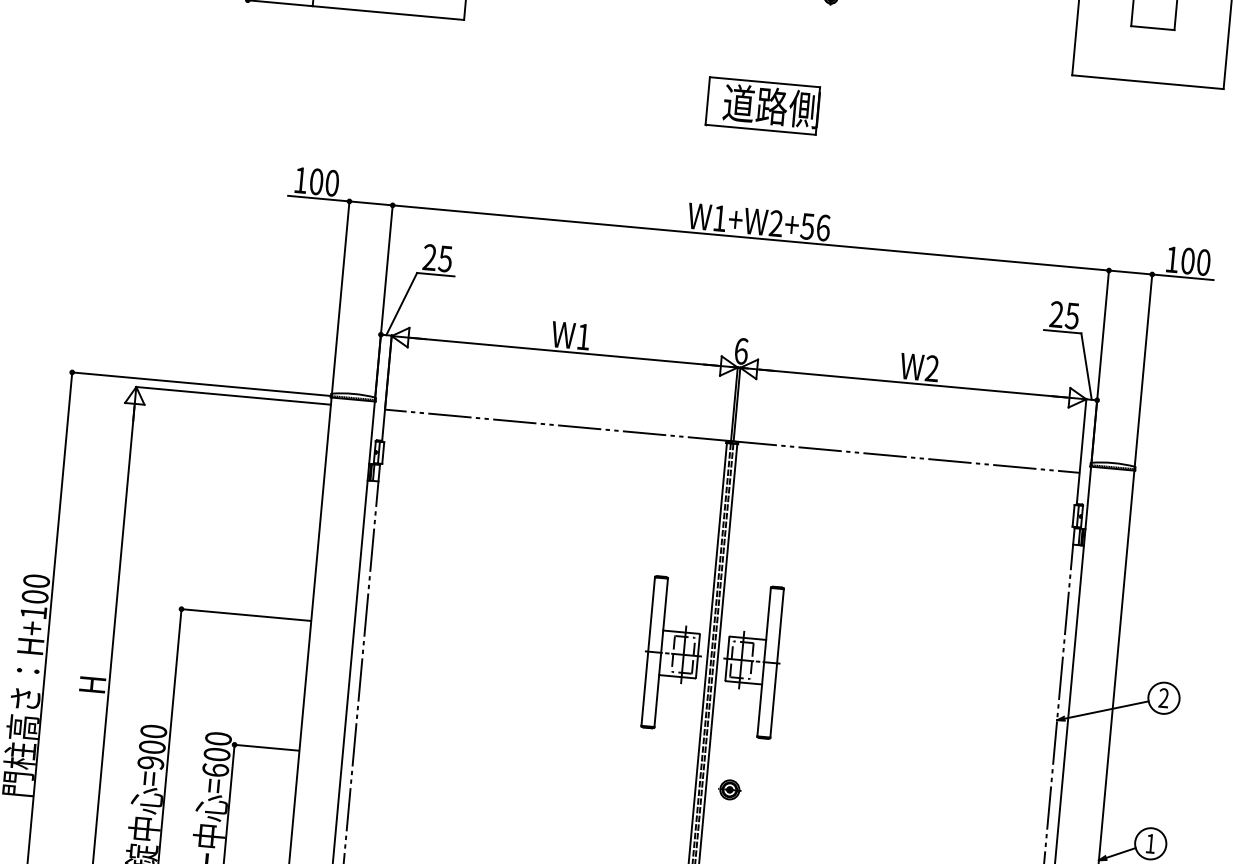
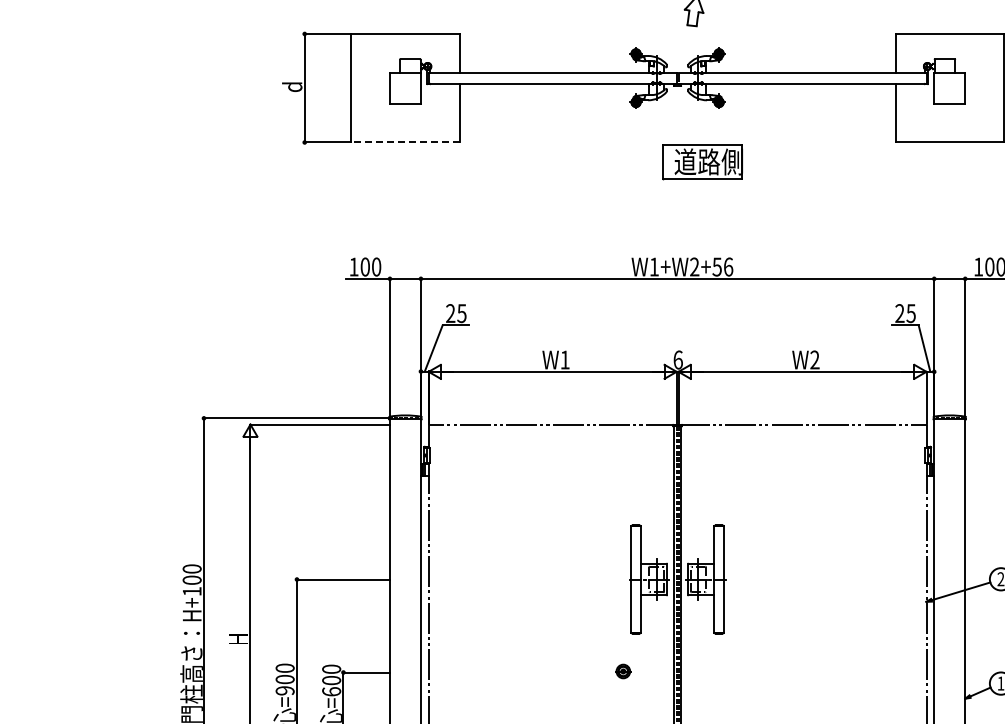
line: (387, 12) -> (404, 142), solid -> dashed
part: (762, 106) -> (702, 162), moved
part: (730, 789) -> (623, 671), moved

